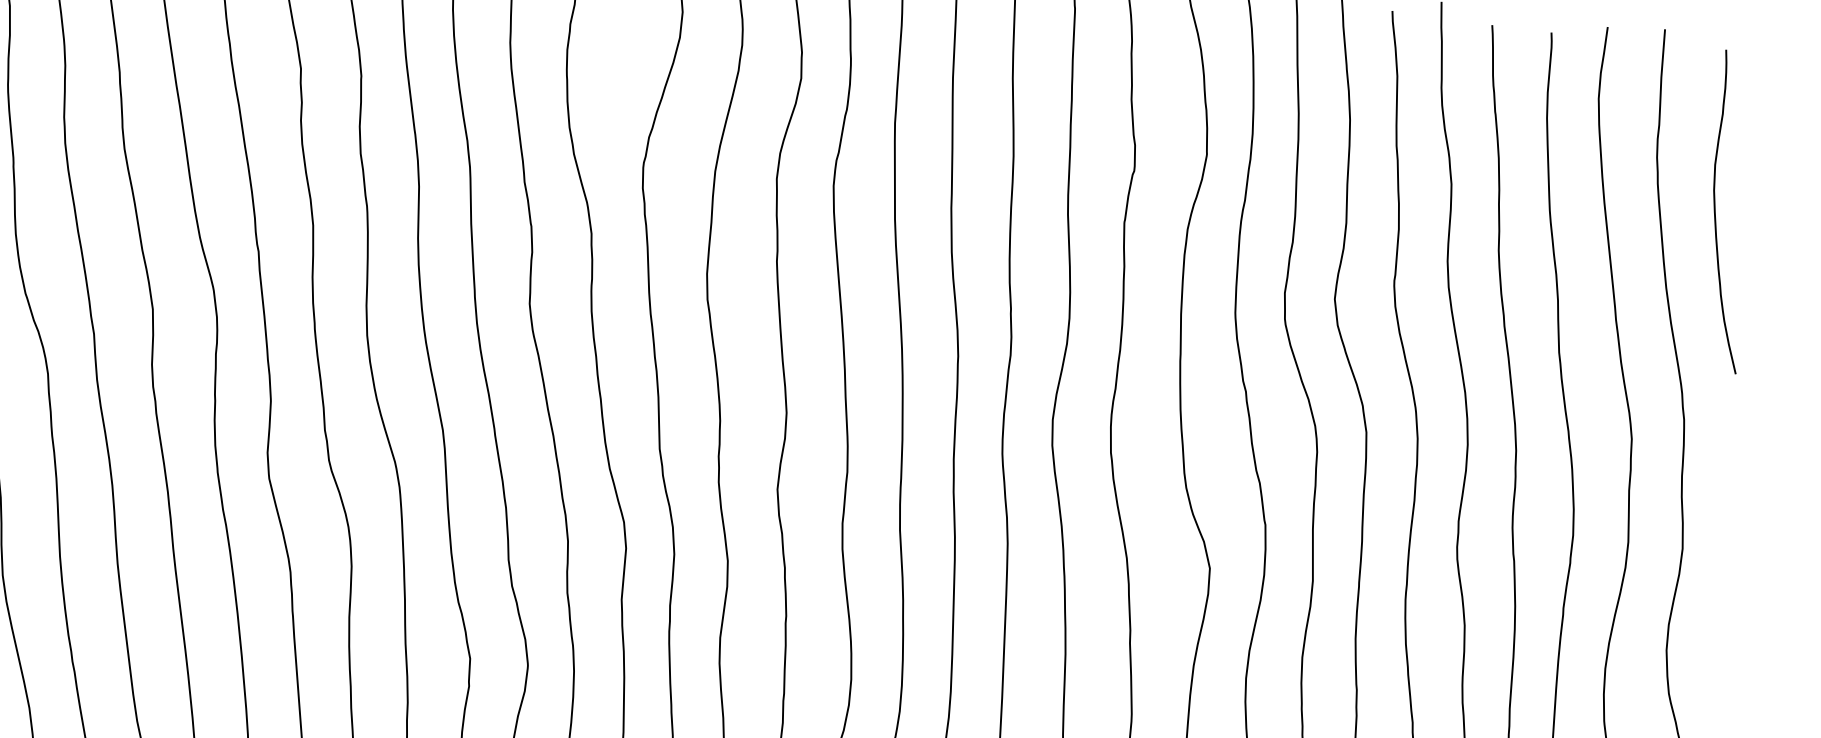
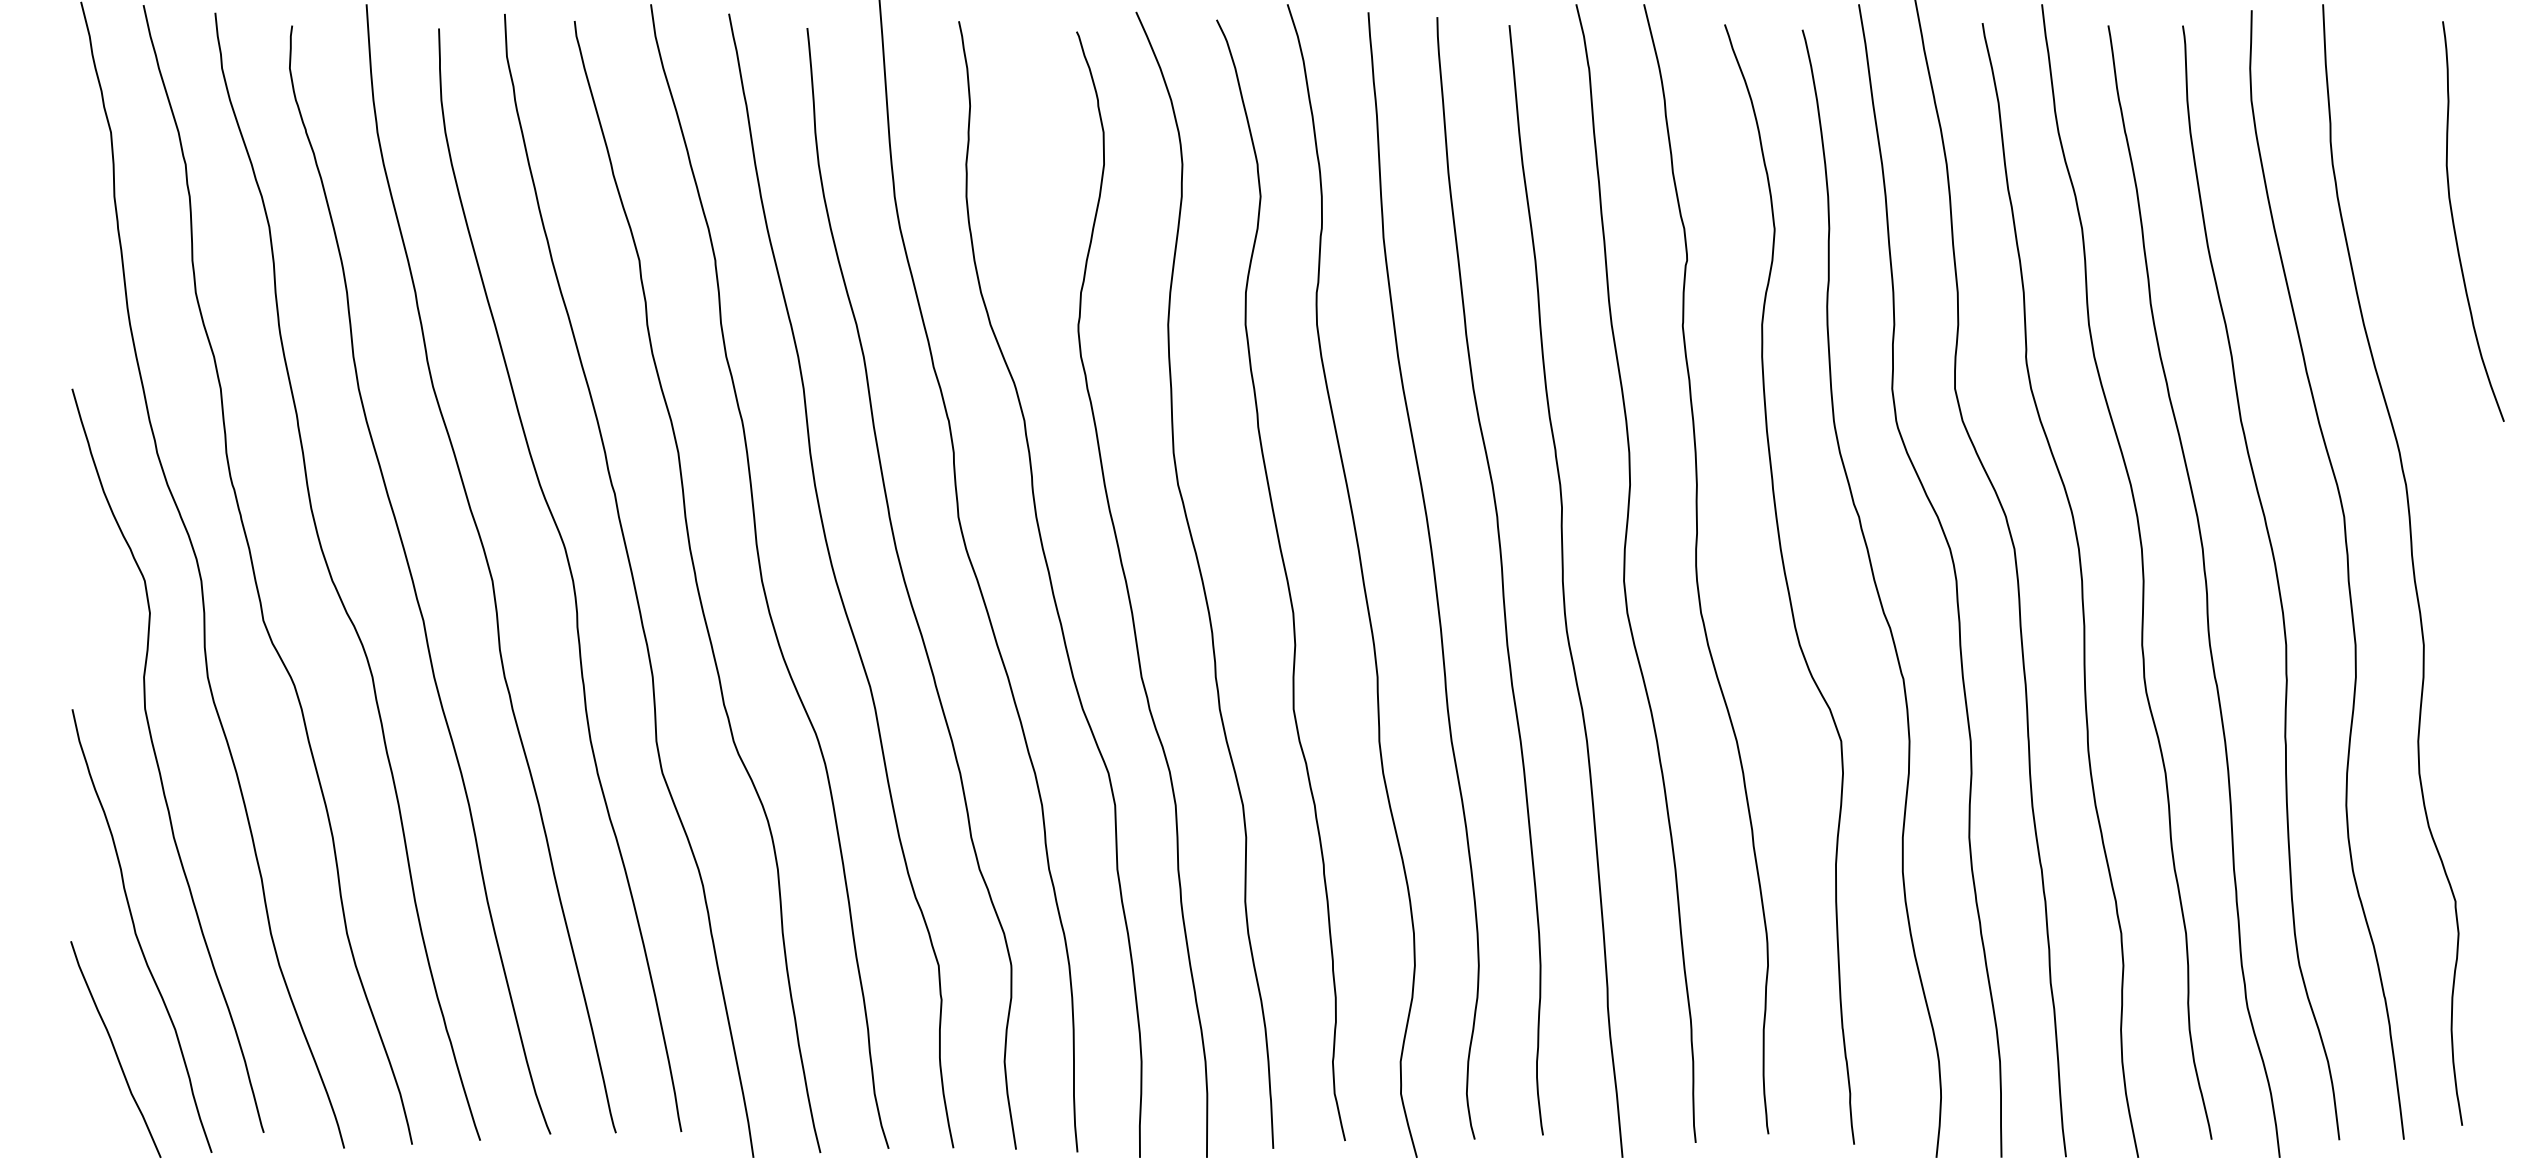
curve: (1715, 210) -> (2454, 222), moved

